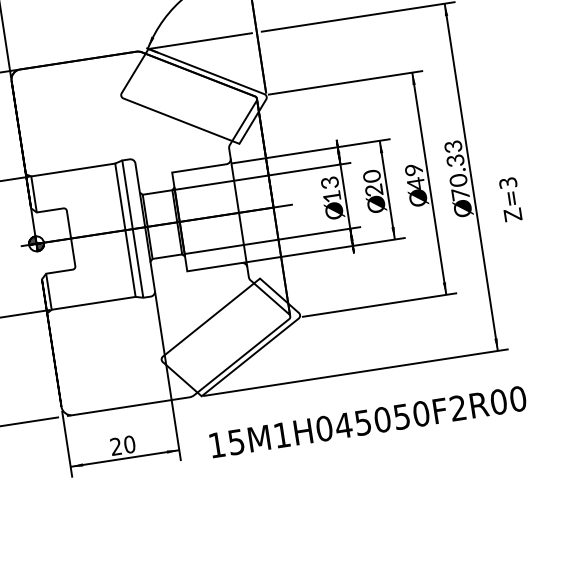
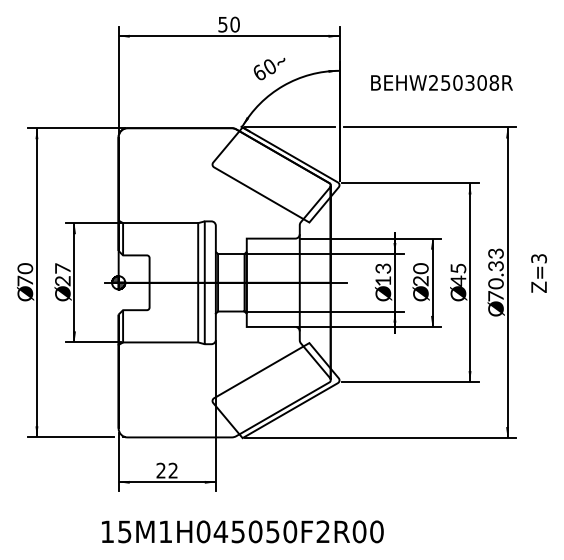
text: (413, 169) -> (458, 268), 49 -> 45
text: (510, 199) -> (538, 273), moved
text: (367, 421) -> (242, 531), moved
text: (129, 444) -> (173, 470), 20 -> 22

